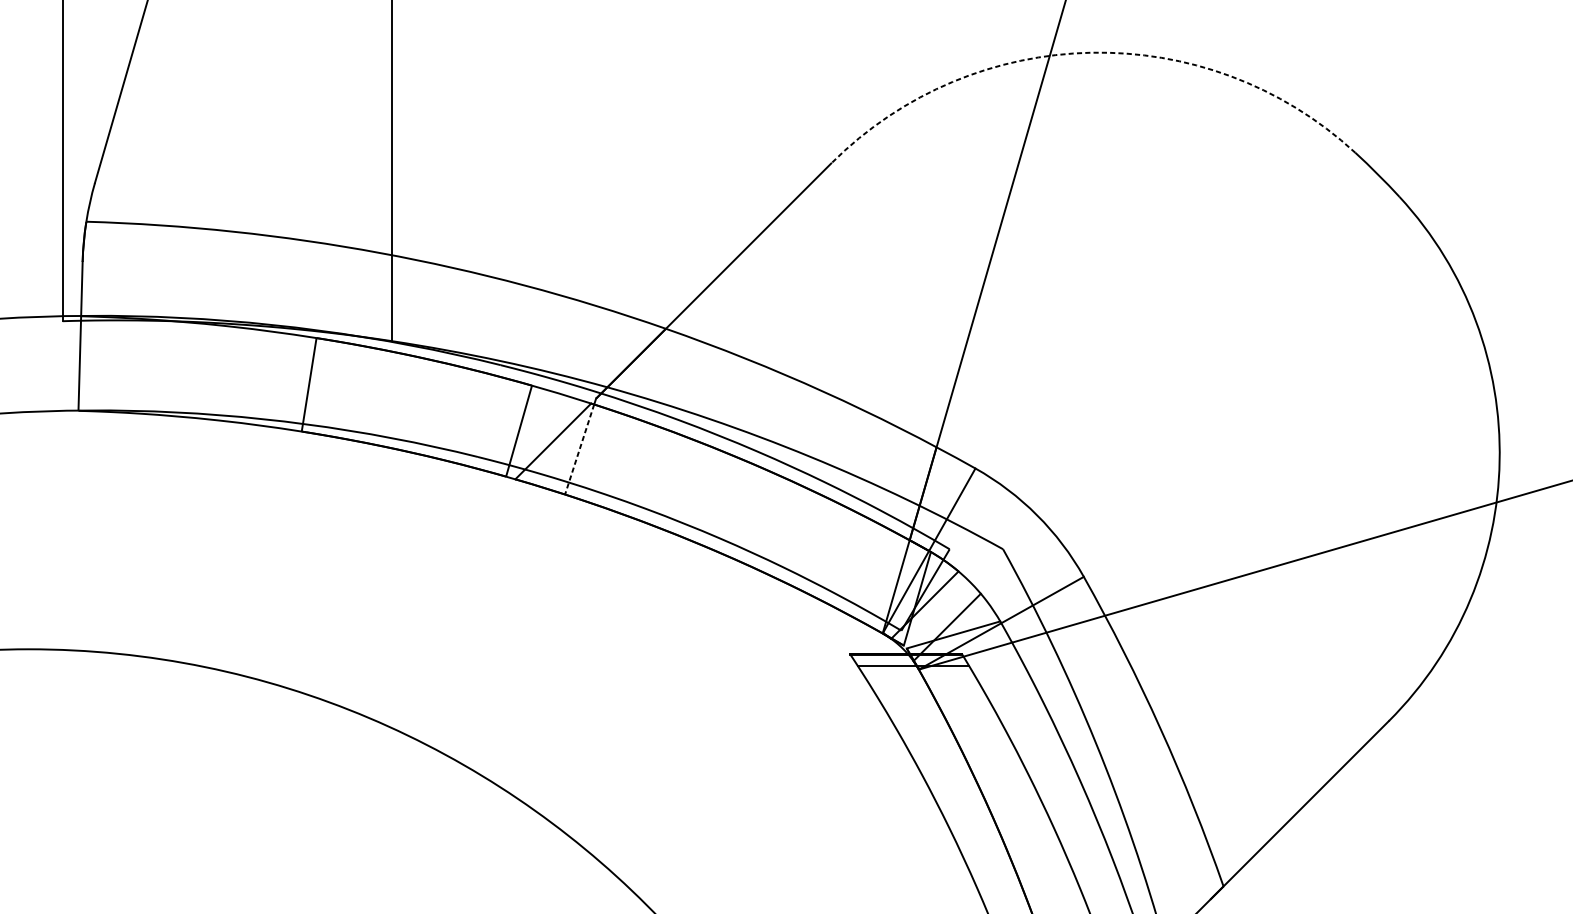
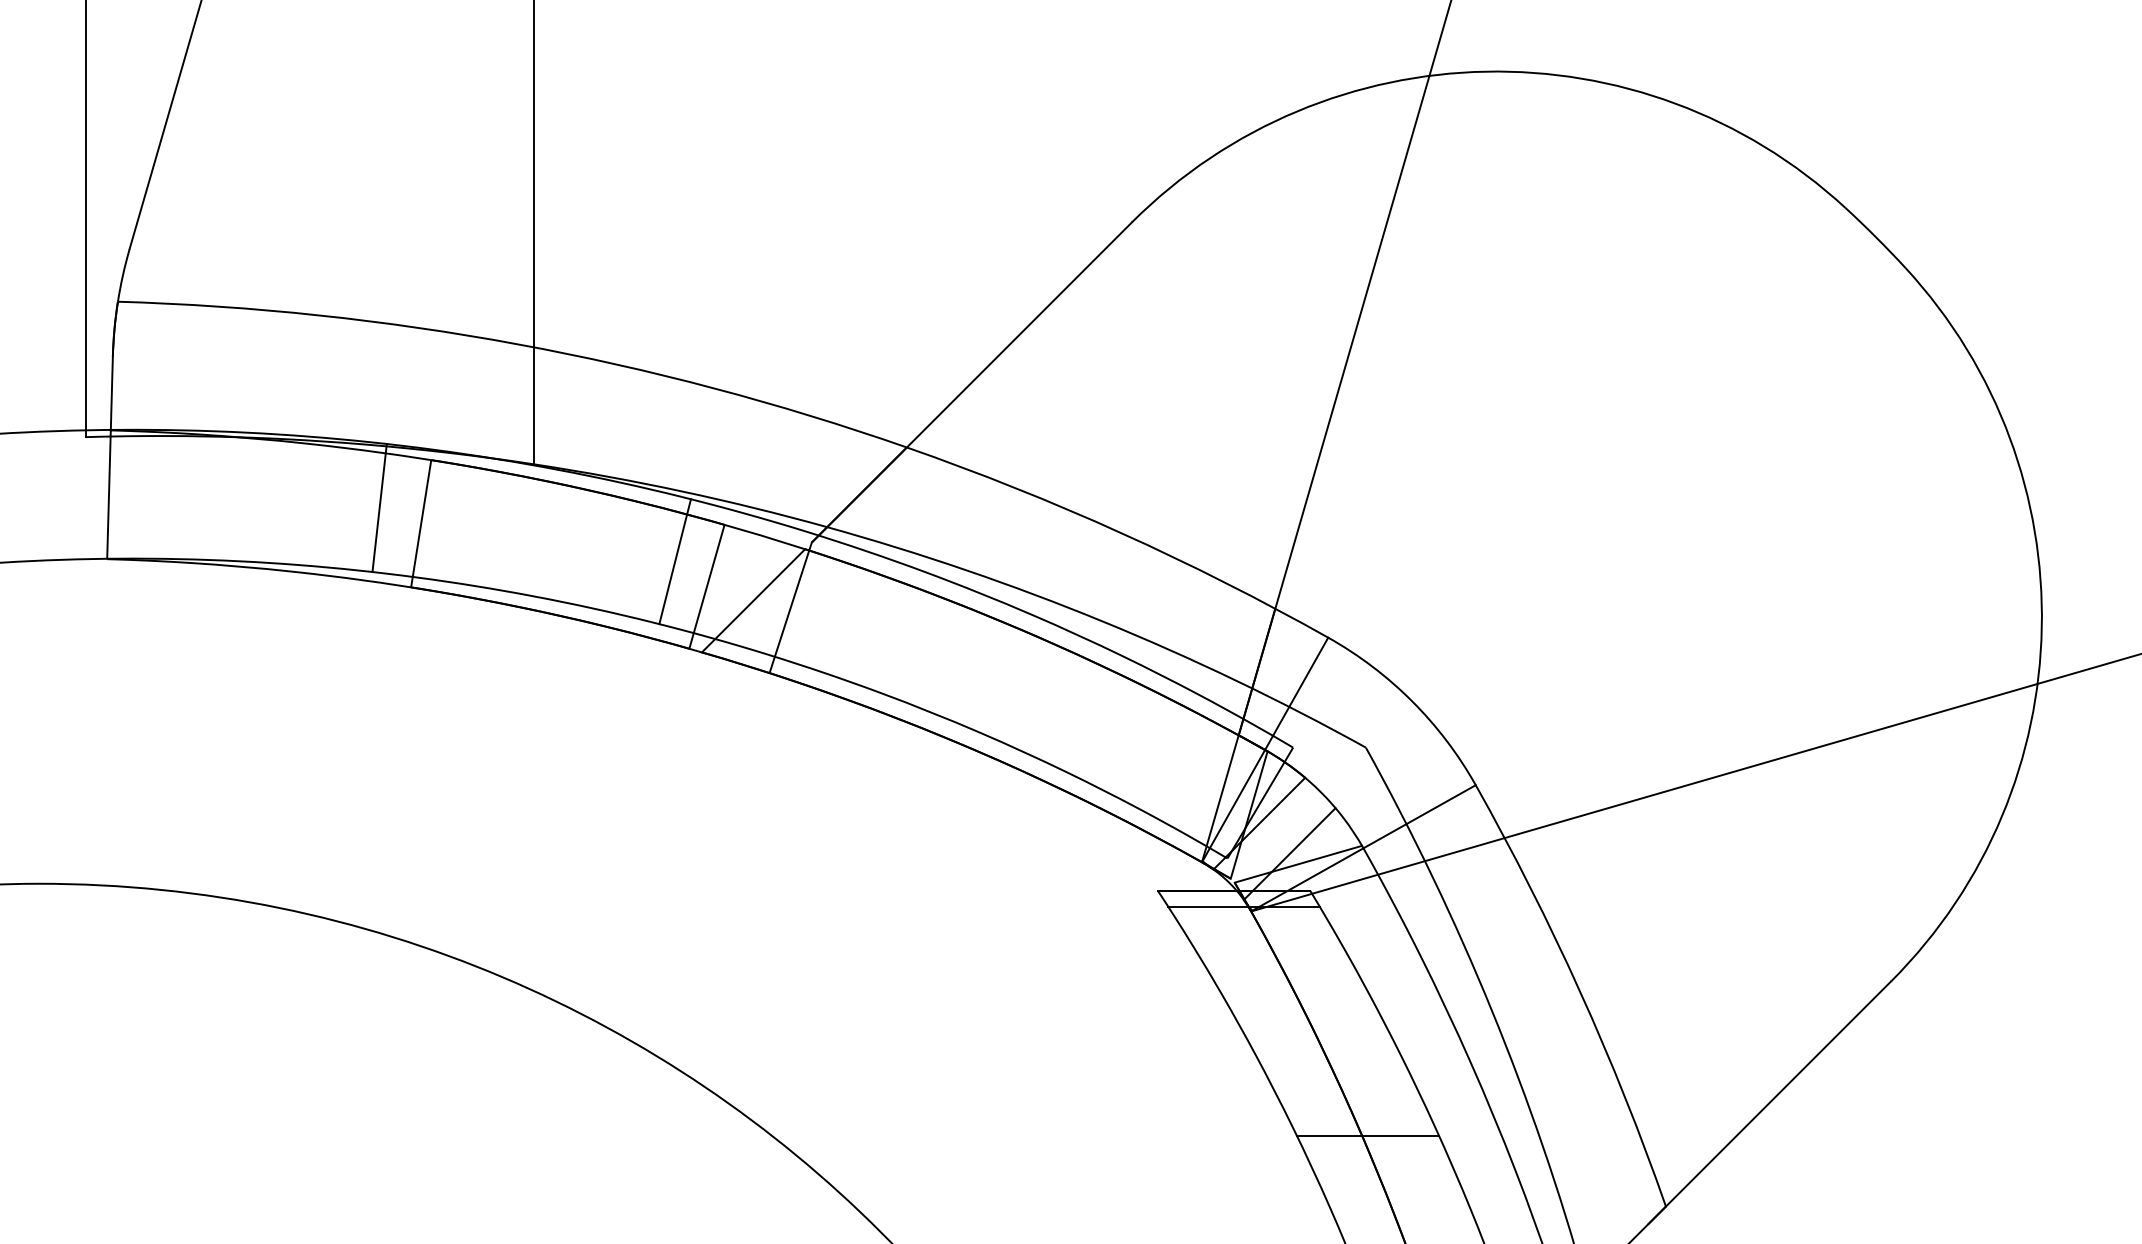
arc: (1090, 52) -> (1485, 71), dashed -> solid
line: (278, 373) -> (379, 508), added
line: (495, 412) -> (674, 561), added
line: (579, 450) -> (789, 612), dashed -> solid
line: (1005, 834) -> (1368, 1136), added

